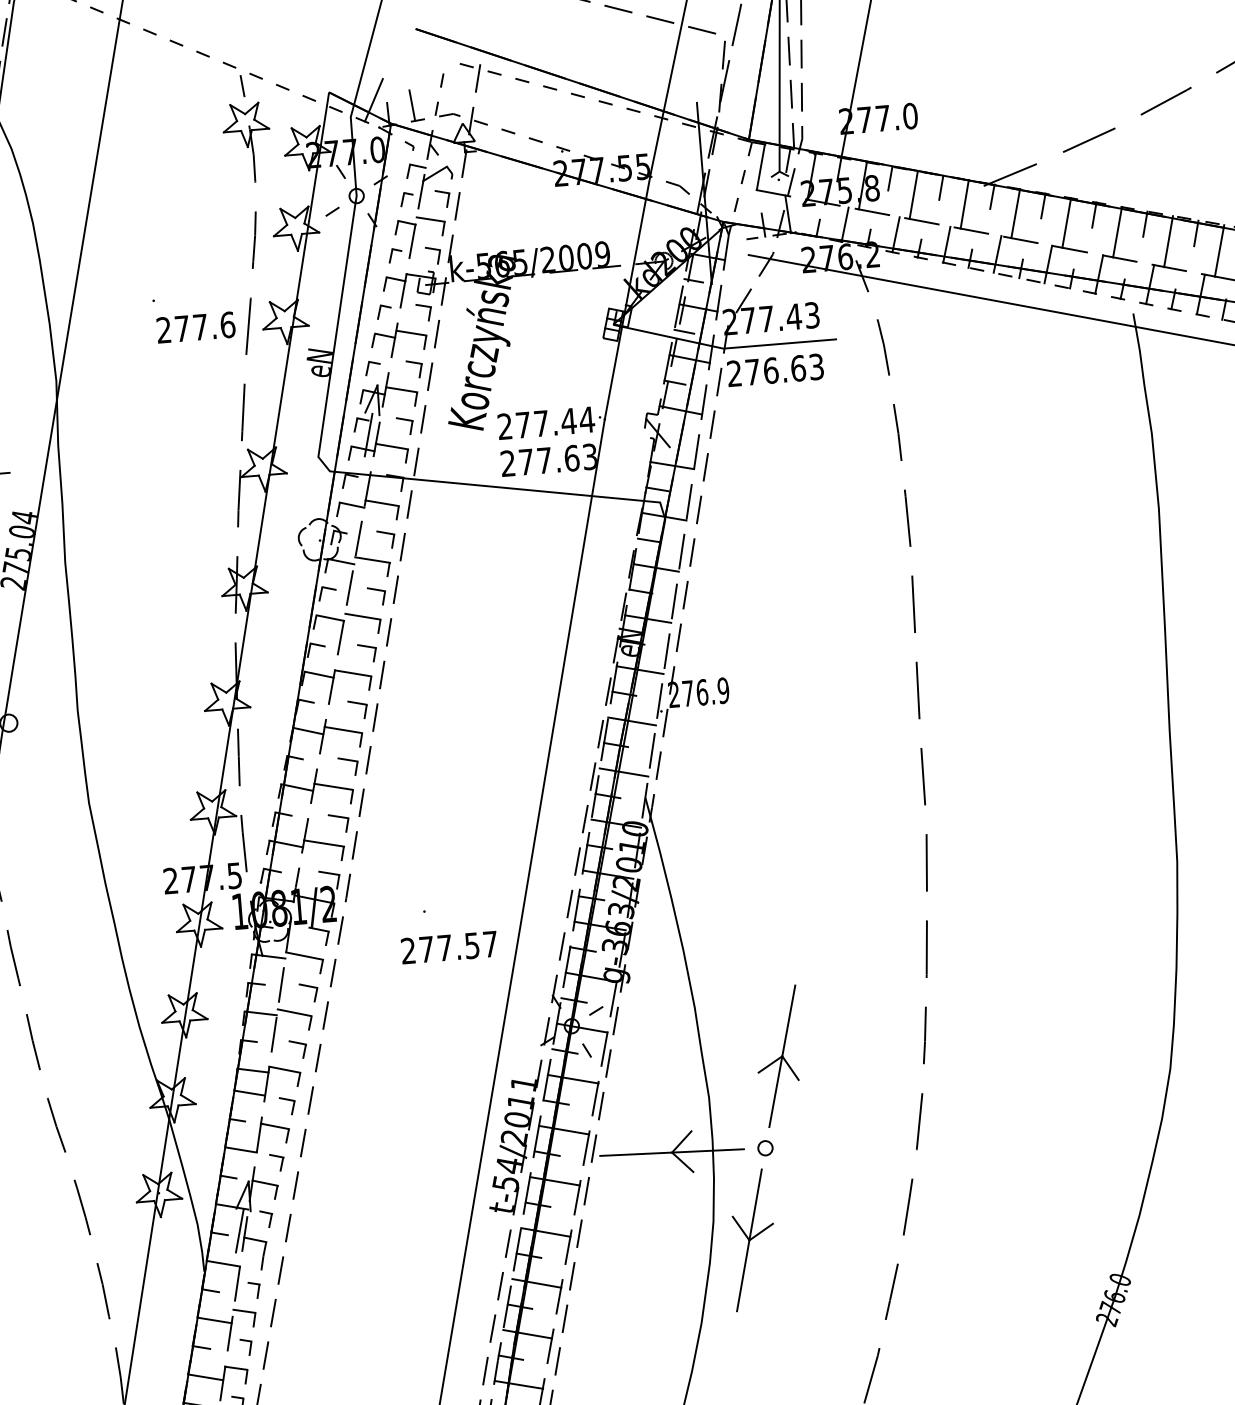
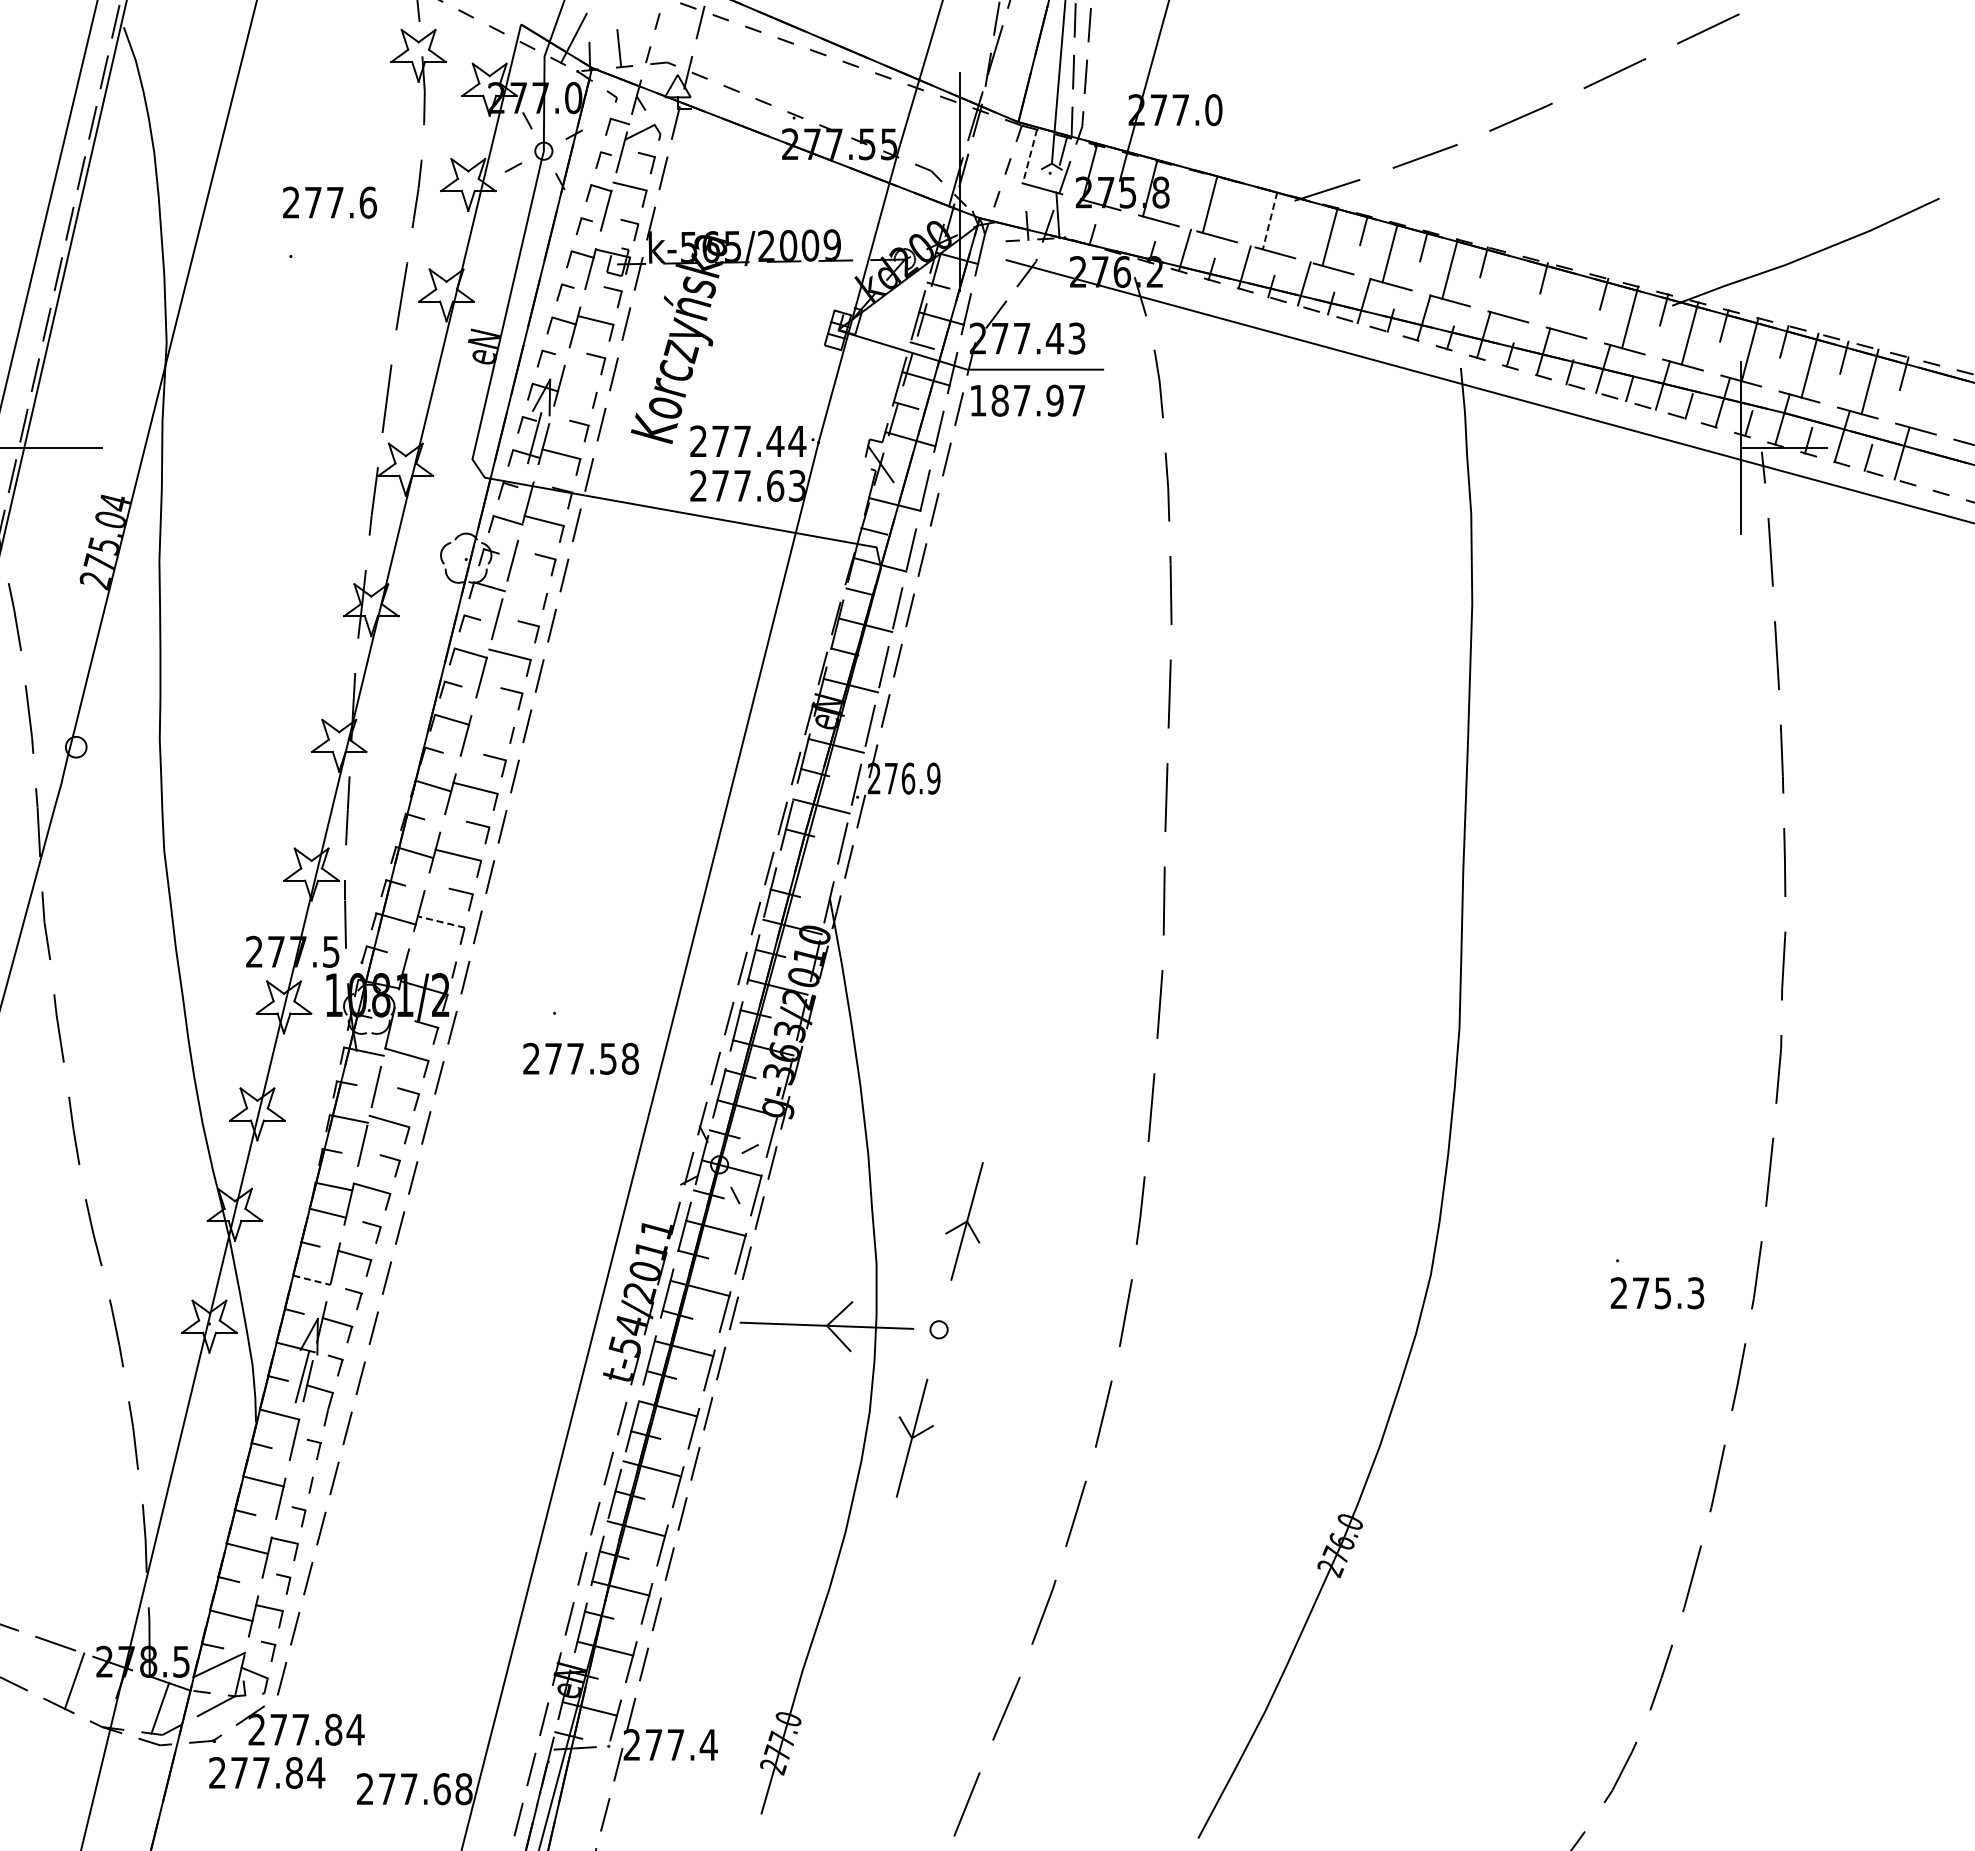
line: (761, 167) -> (1030, 156), solid -> dashed
line: (890, 178) -> (1183, 182), removed
line: (941, 187) -> (1243, 198), removed
line: (992, 196) -> (1303, 214), removed
line: (965, 204) -> (1270, 220), solid -> dashed
line: (844, 224) -> (1124, 233), removed
line: (1168, 241) -> (1509, 285), removed
line: (1219, 250) -> (1570, 301), removed
text: (195, 327) -> (329, 202), moved
text: (775, 370) -> (1027, 400), 276.63 -> 187.97
line: (401, 389) -> (578, 386), removed
line: (372, 559) -> (526, 587), removed
line: (352, 673) -> (492, 721), removed
line: (623, 772) -> (806, 866), removed
line: (323, 843) -> (440, 921), solid -> dashed
line: (329, 873) -> (444, 958), removed
text: (489, 944) -> (629, 1058), 277.57 -> 277.58
part: (779, 1056) -> (964, 1221), size x0.7
line: (241, 1150) -> (312, 1280), solid -> dashed
part: (752, 1239) -> (914, 1437), size x0.7
line: (244, 1311) -> (300, 1473), removed

